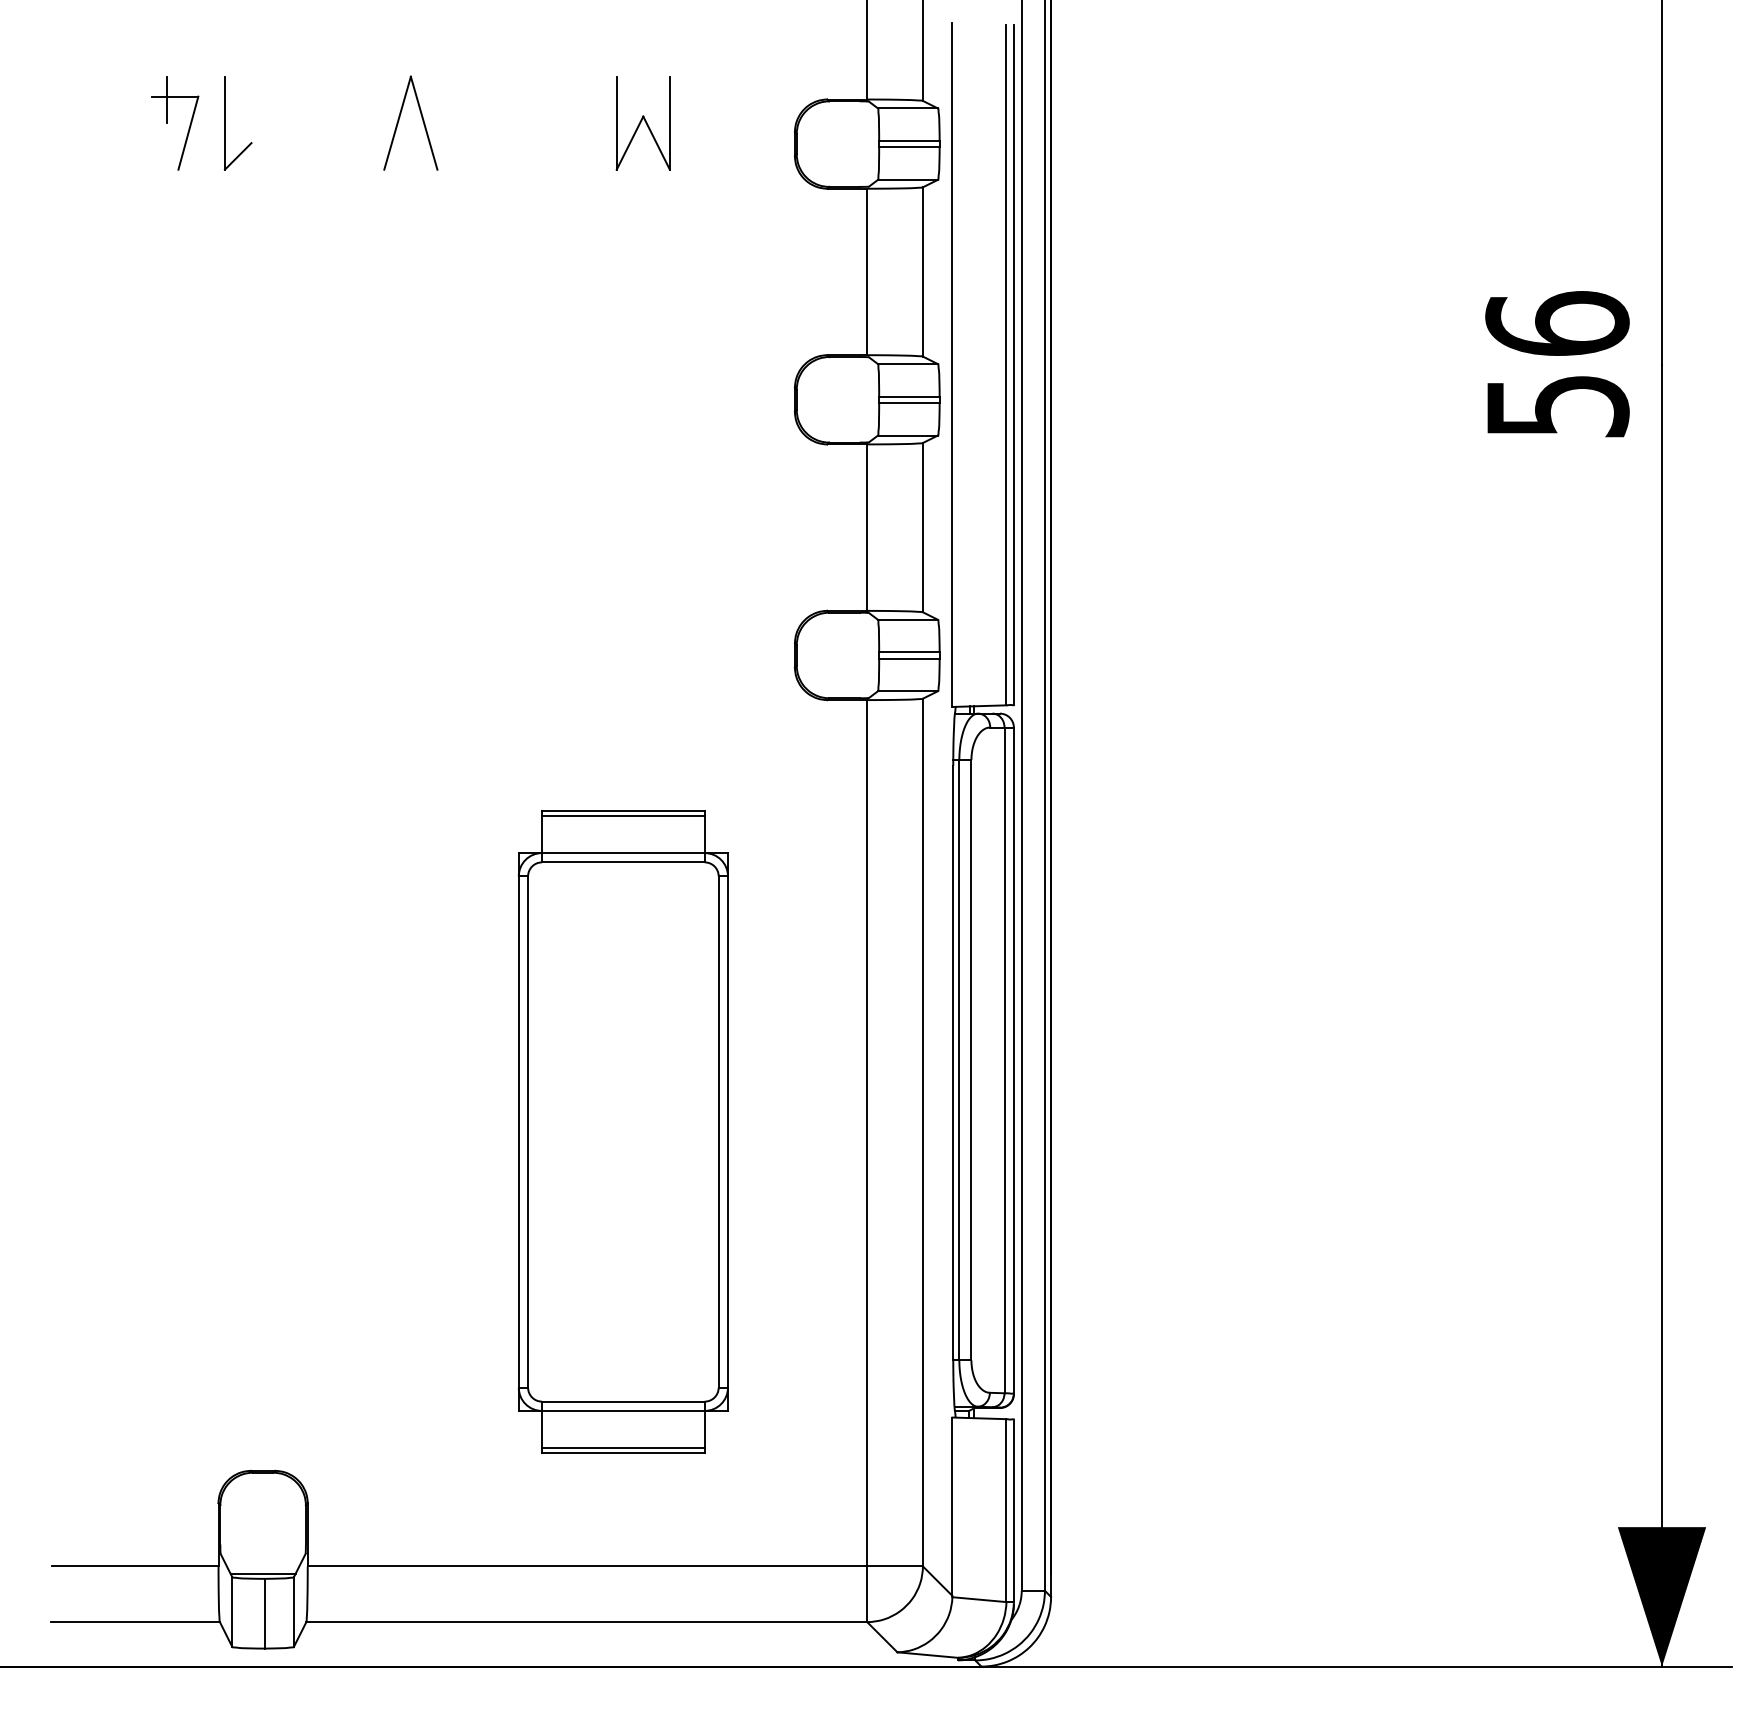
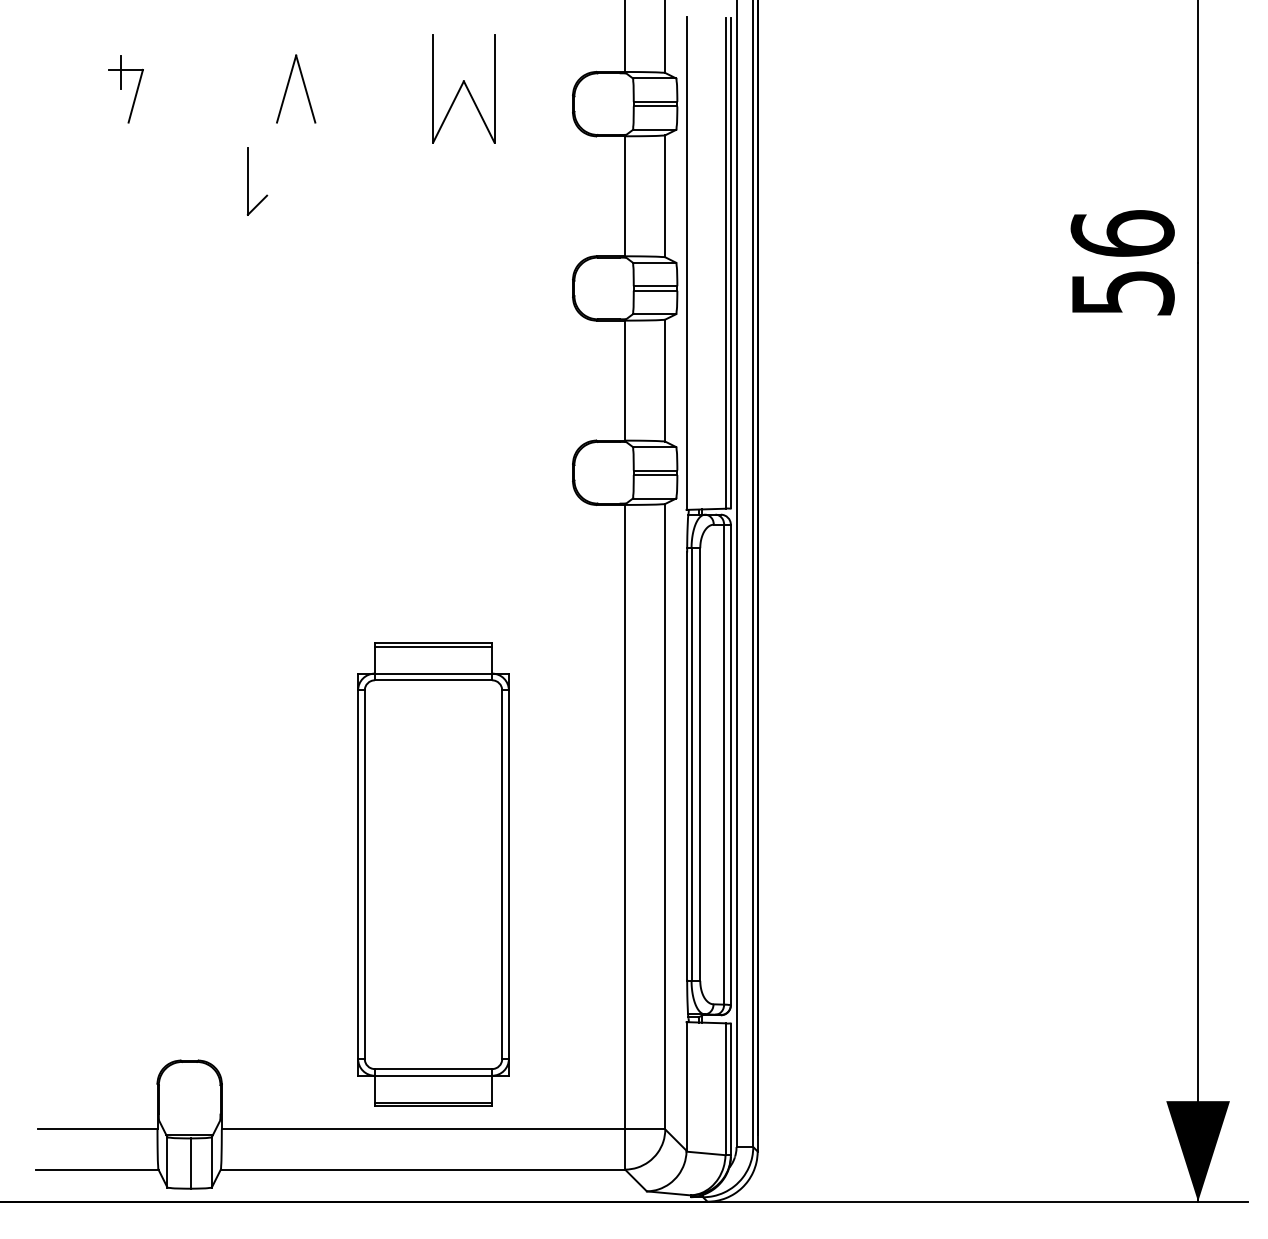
part: (225, 123) -> (248, 181), moved
part: (642, 123) -> (463, 89), size x1.6
part: (622, 1131) -> (432, 874), moved

